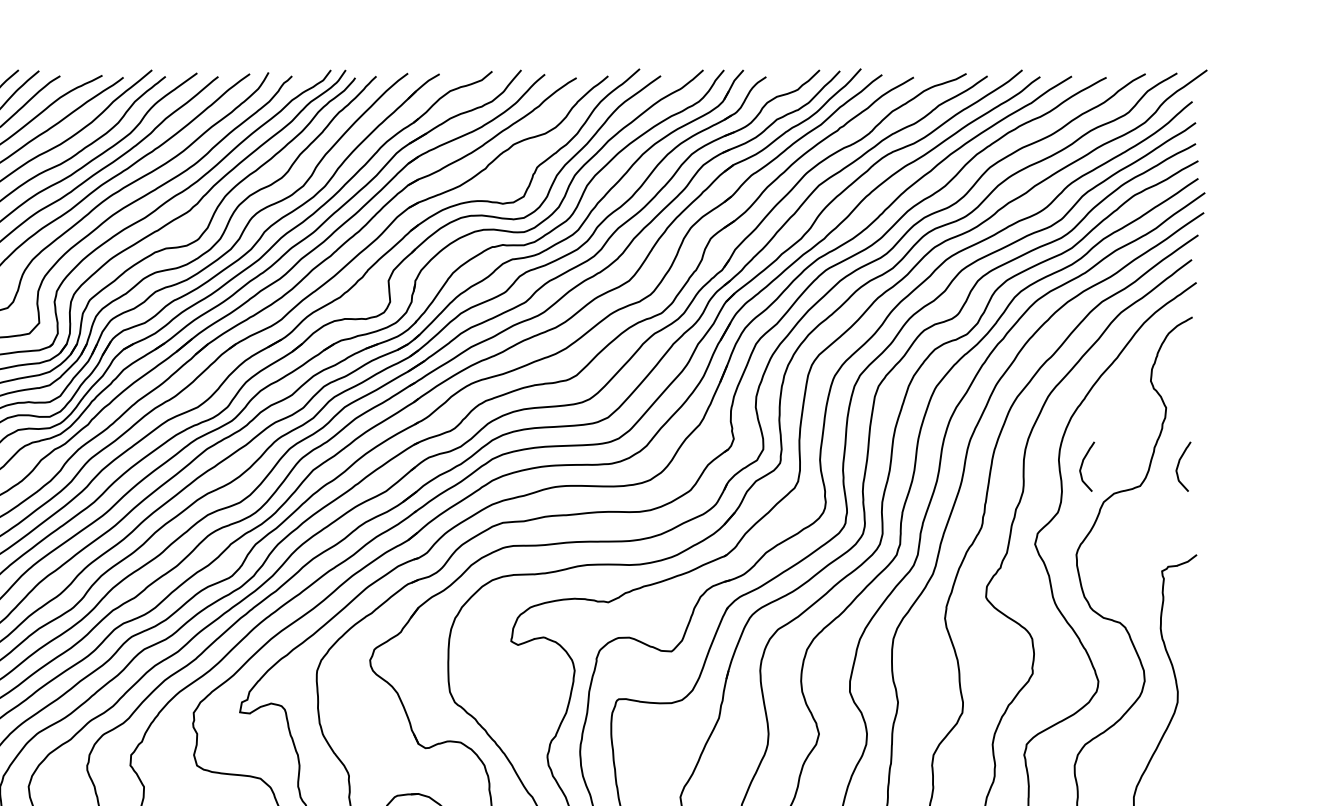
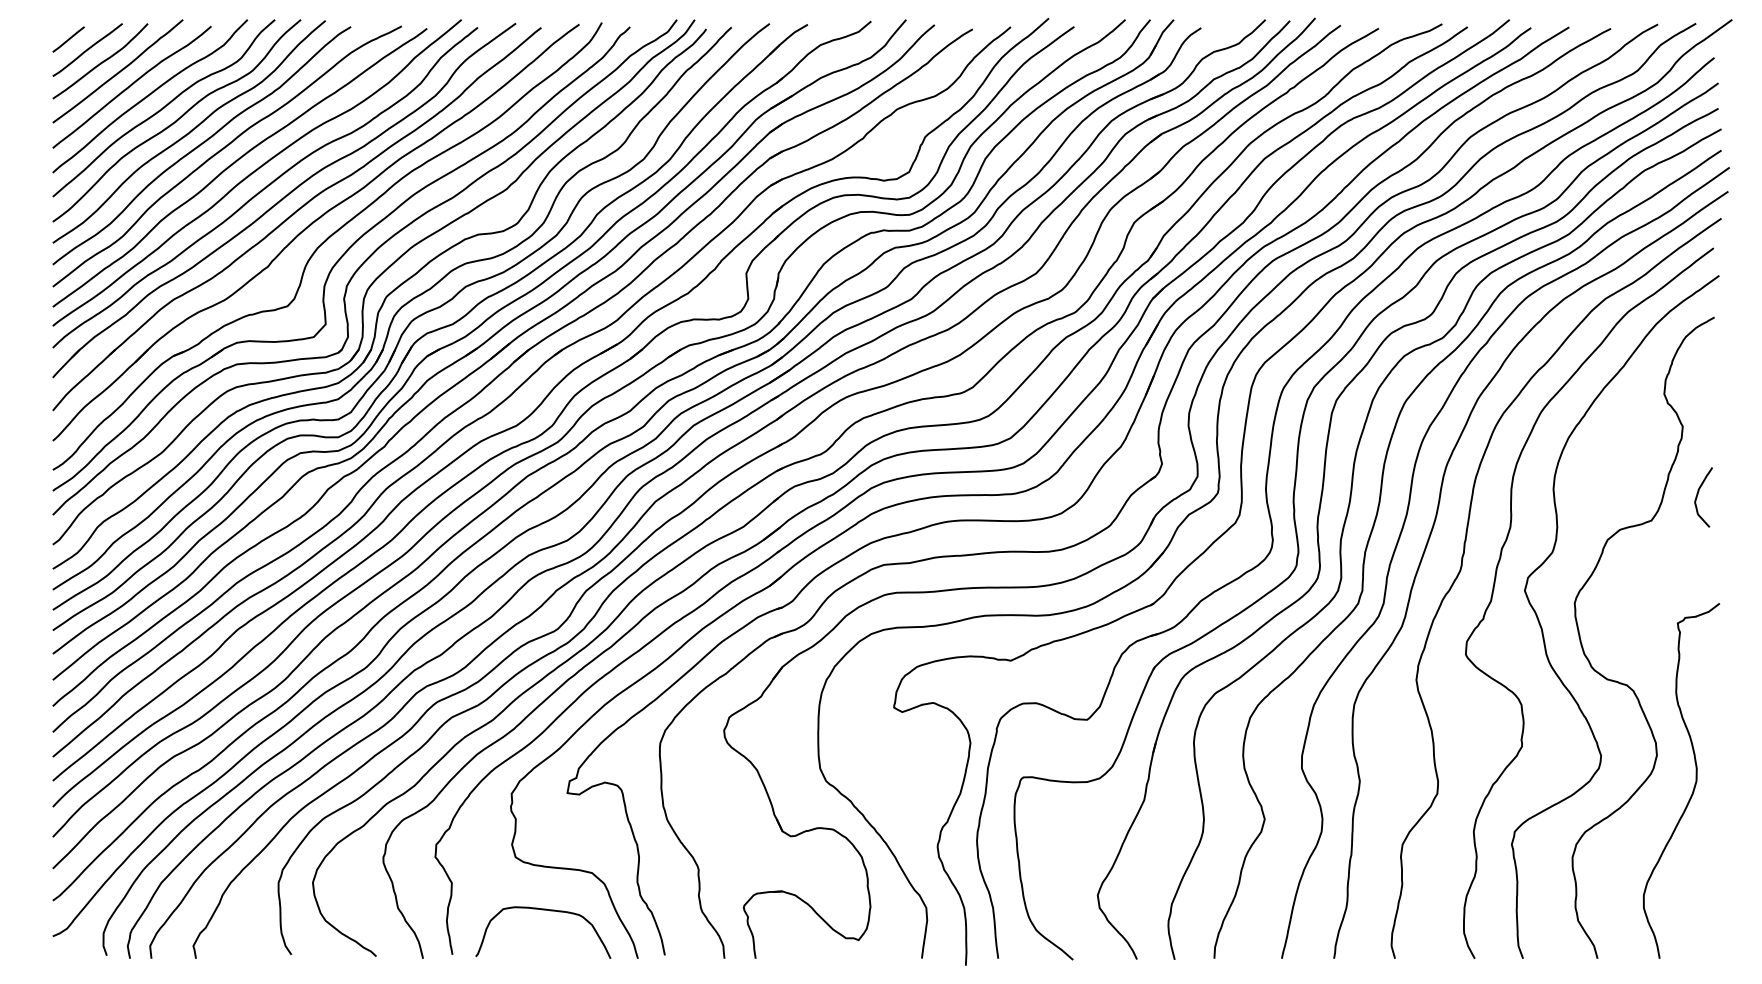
curve: (1082, 464) -> (1582, 494), removed

